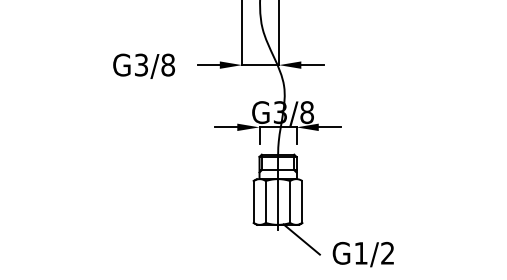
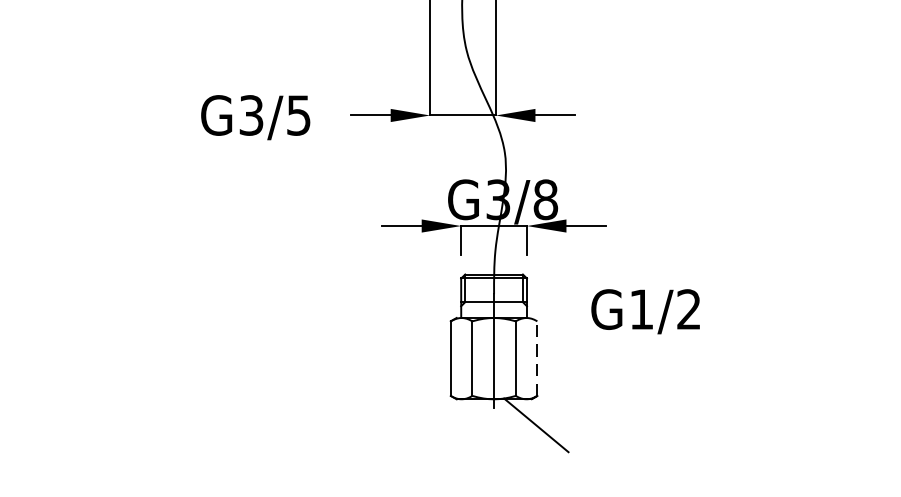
text: (167, 64) -> (297, 114), G3/8 -> G3/5
line: (302, 201) -> (537, 357), solid -> dashed
text: (362, 254) -> (644, 311), moved

